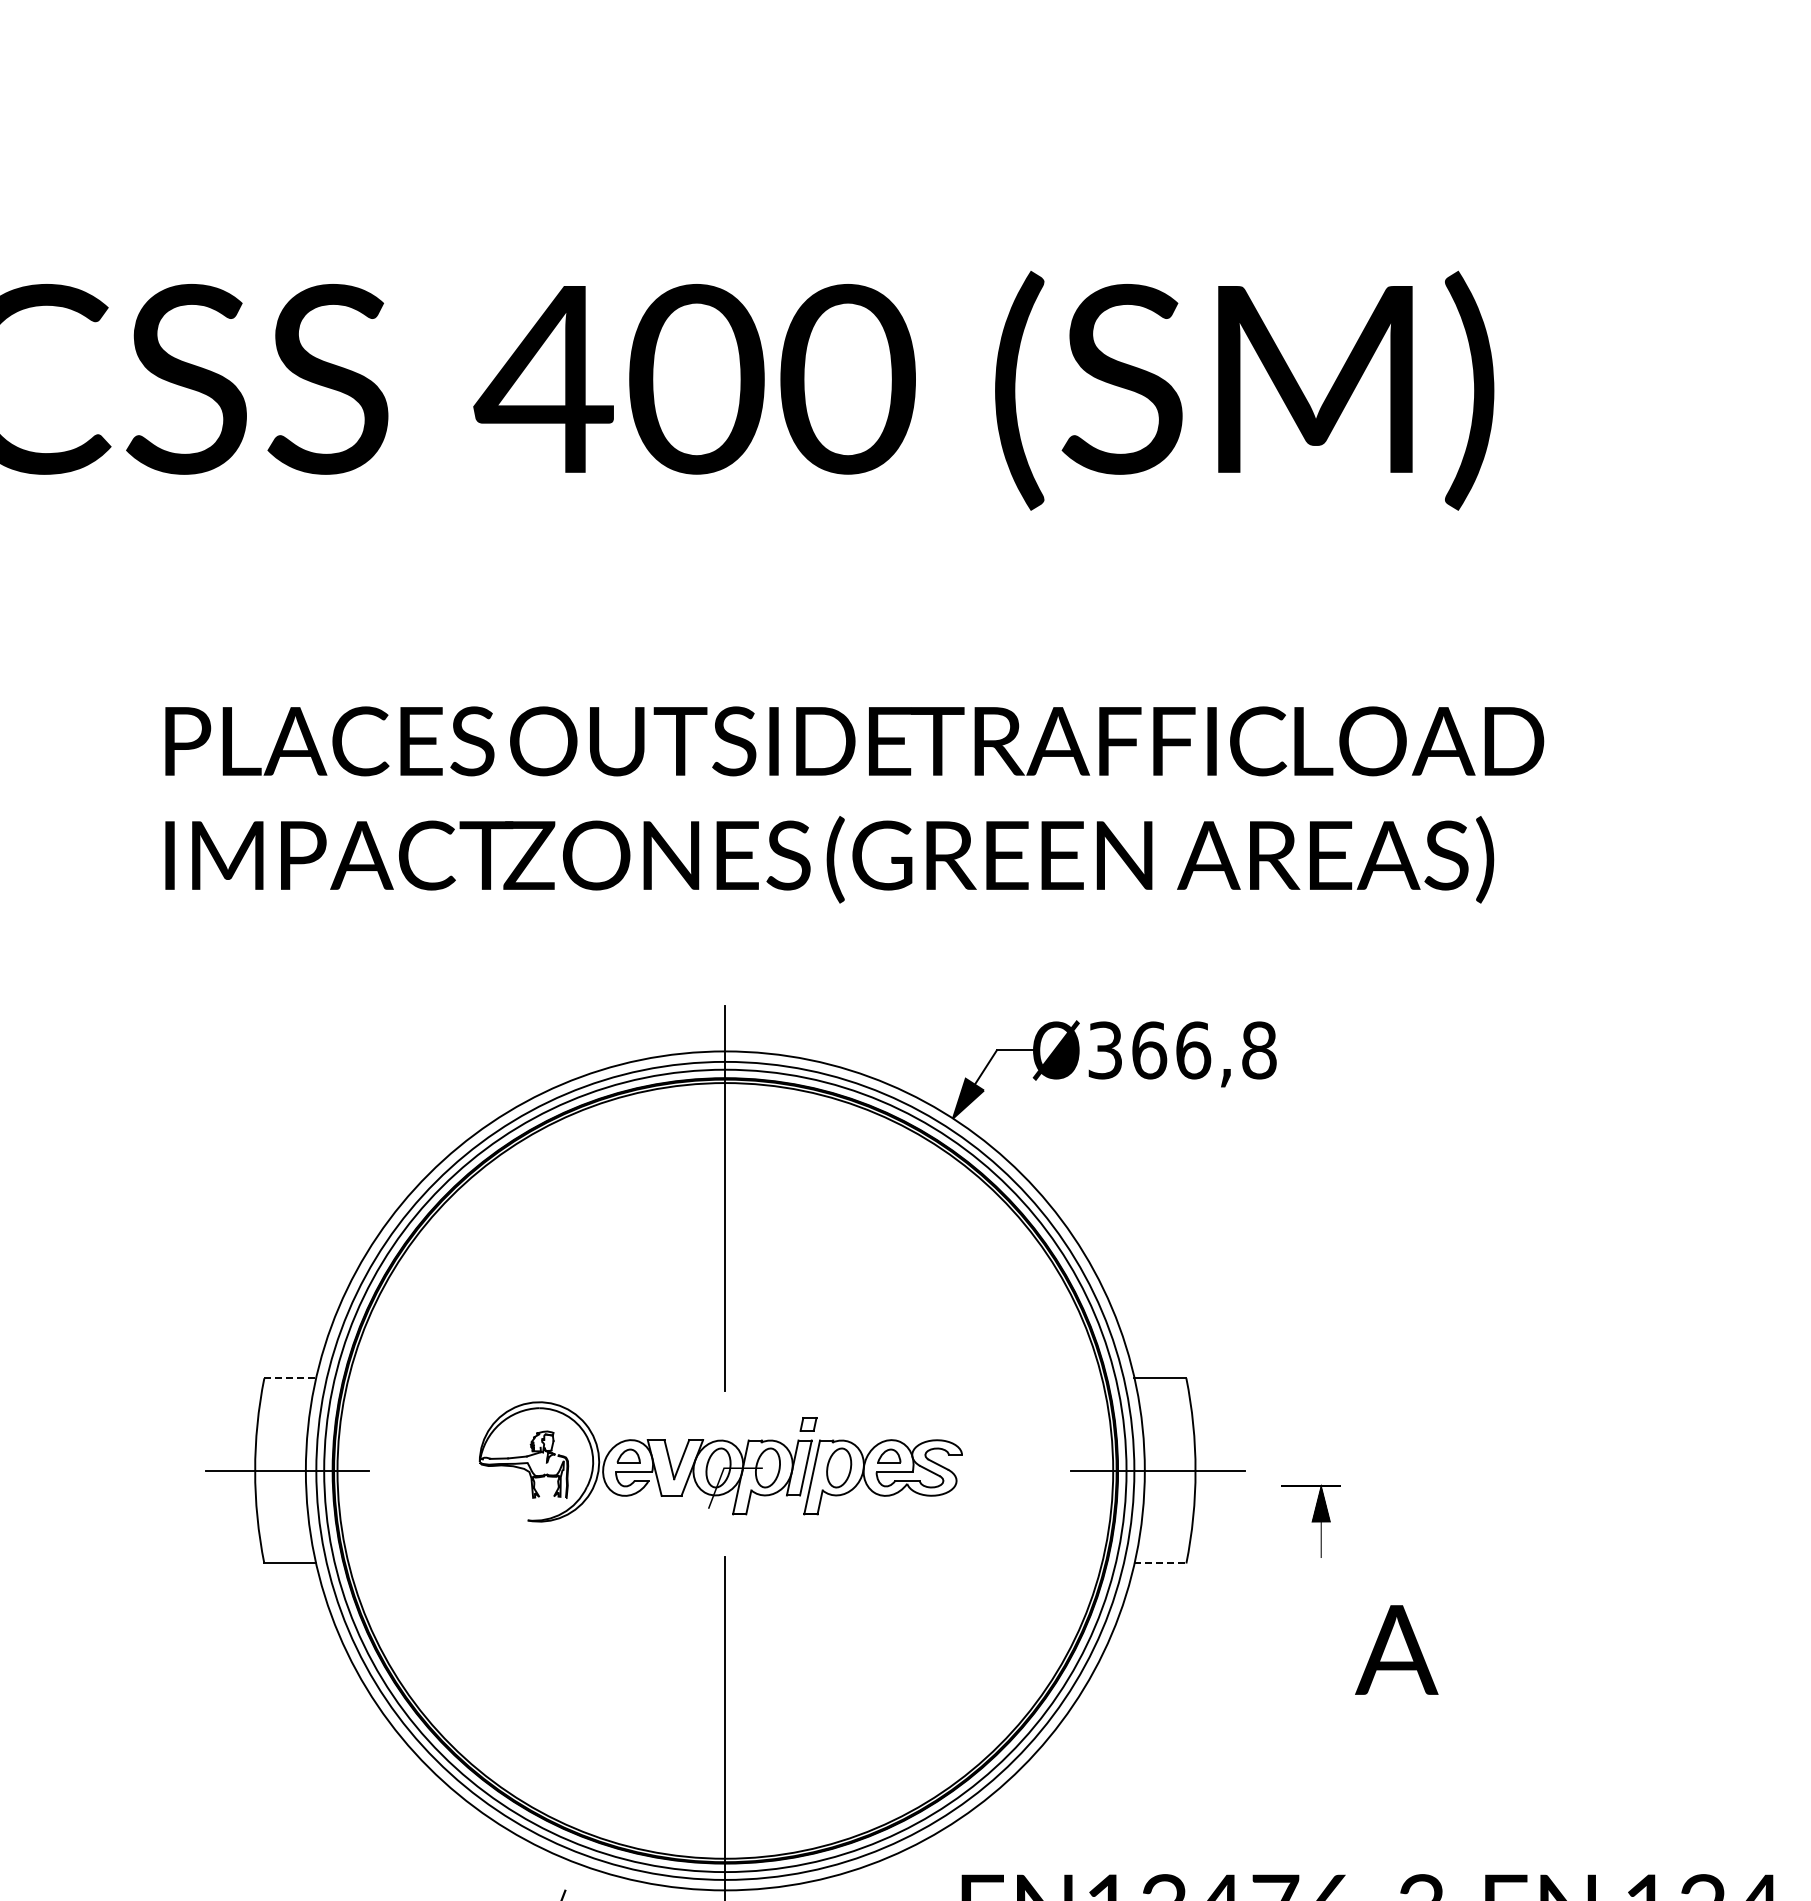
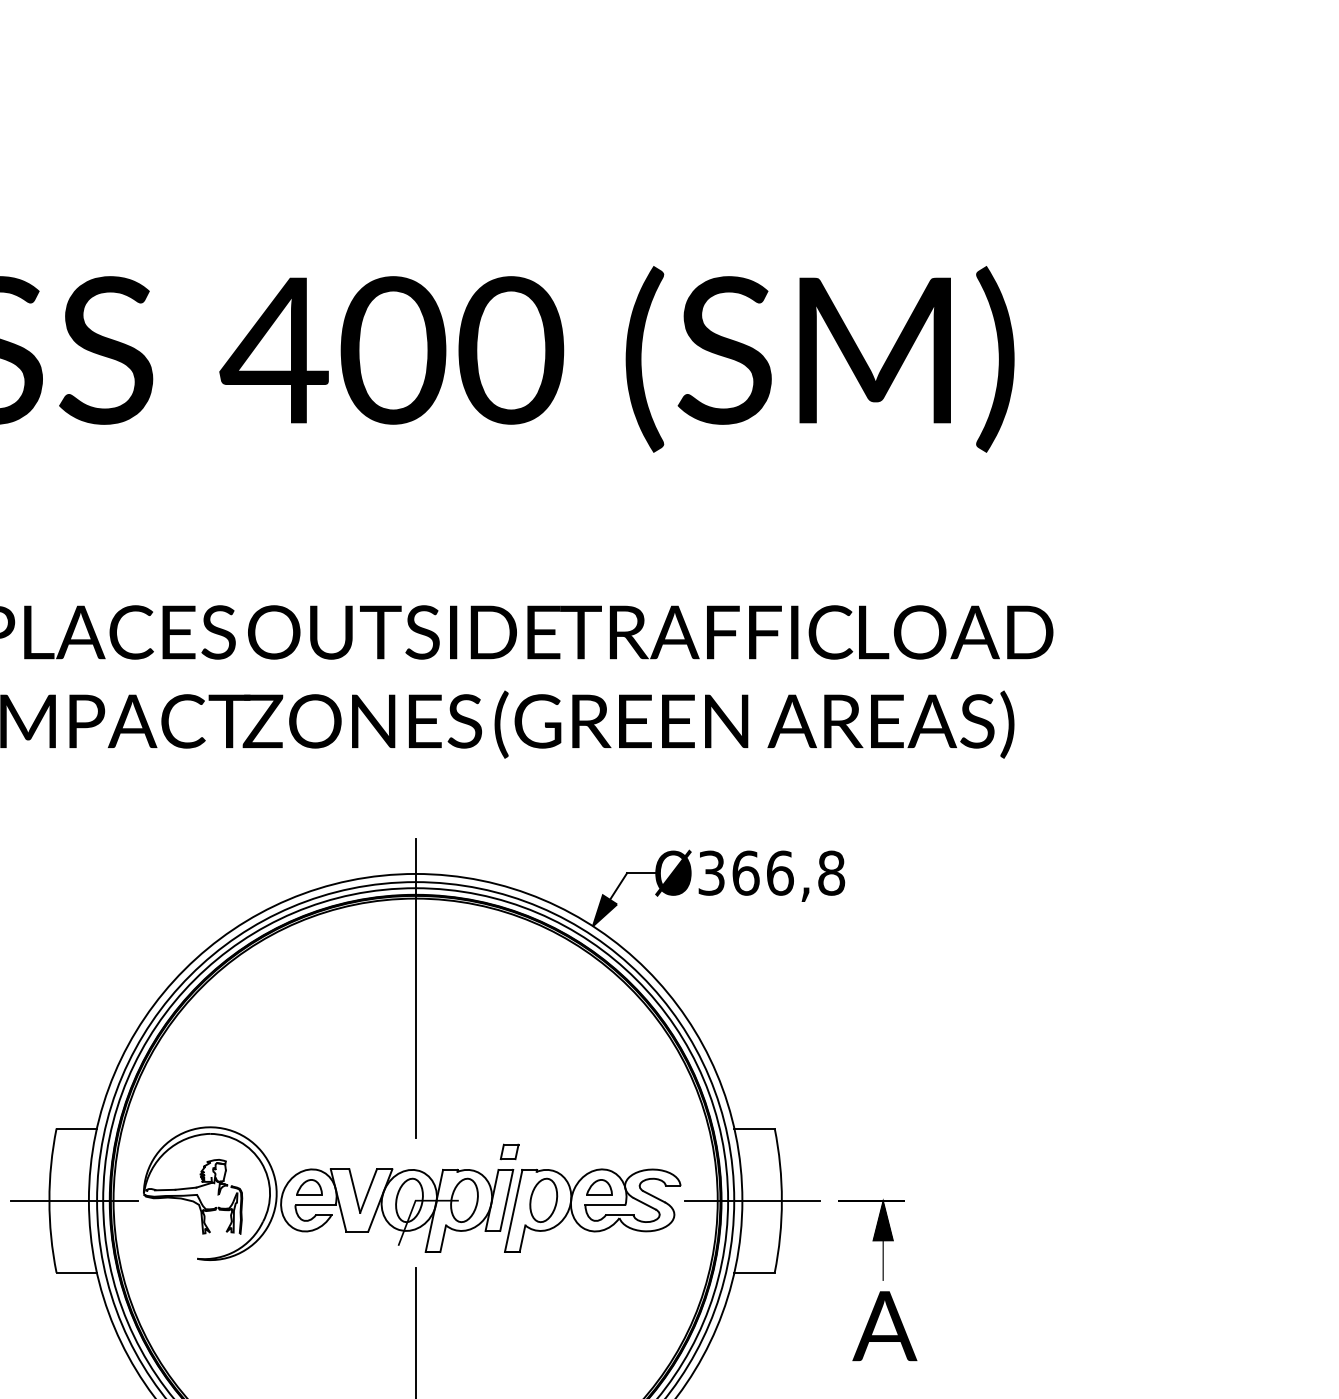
line: (290, 1378) -> (76, 1128), dashed -> solid
part: (720, 1461) -> (411, 1193), size x1.43
part: (1310, 1520) -> (871, 1239), size x1.43
line: (1160, 1563) -> (754, 1272), dashed -> solid
text: (1396, 1649) -> (884, 1325), moved

